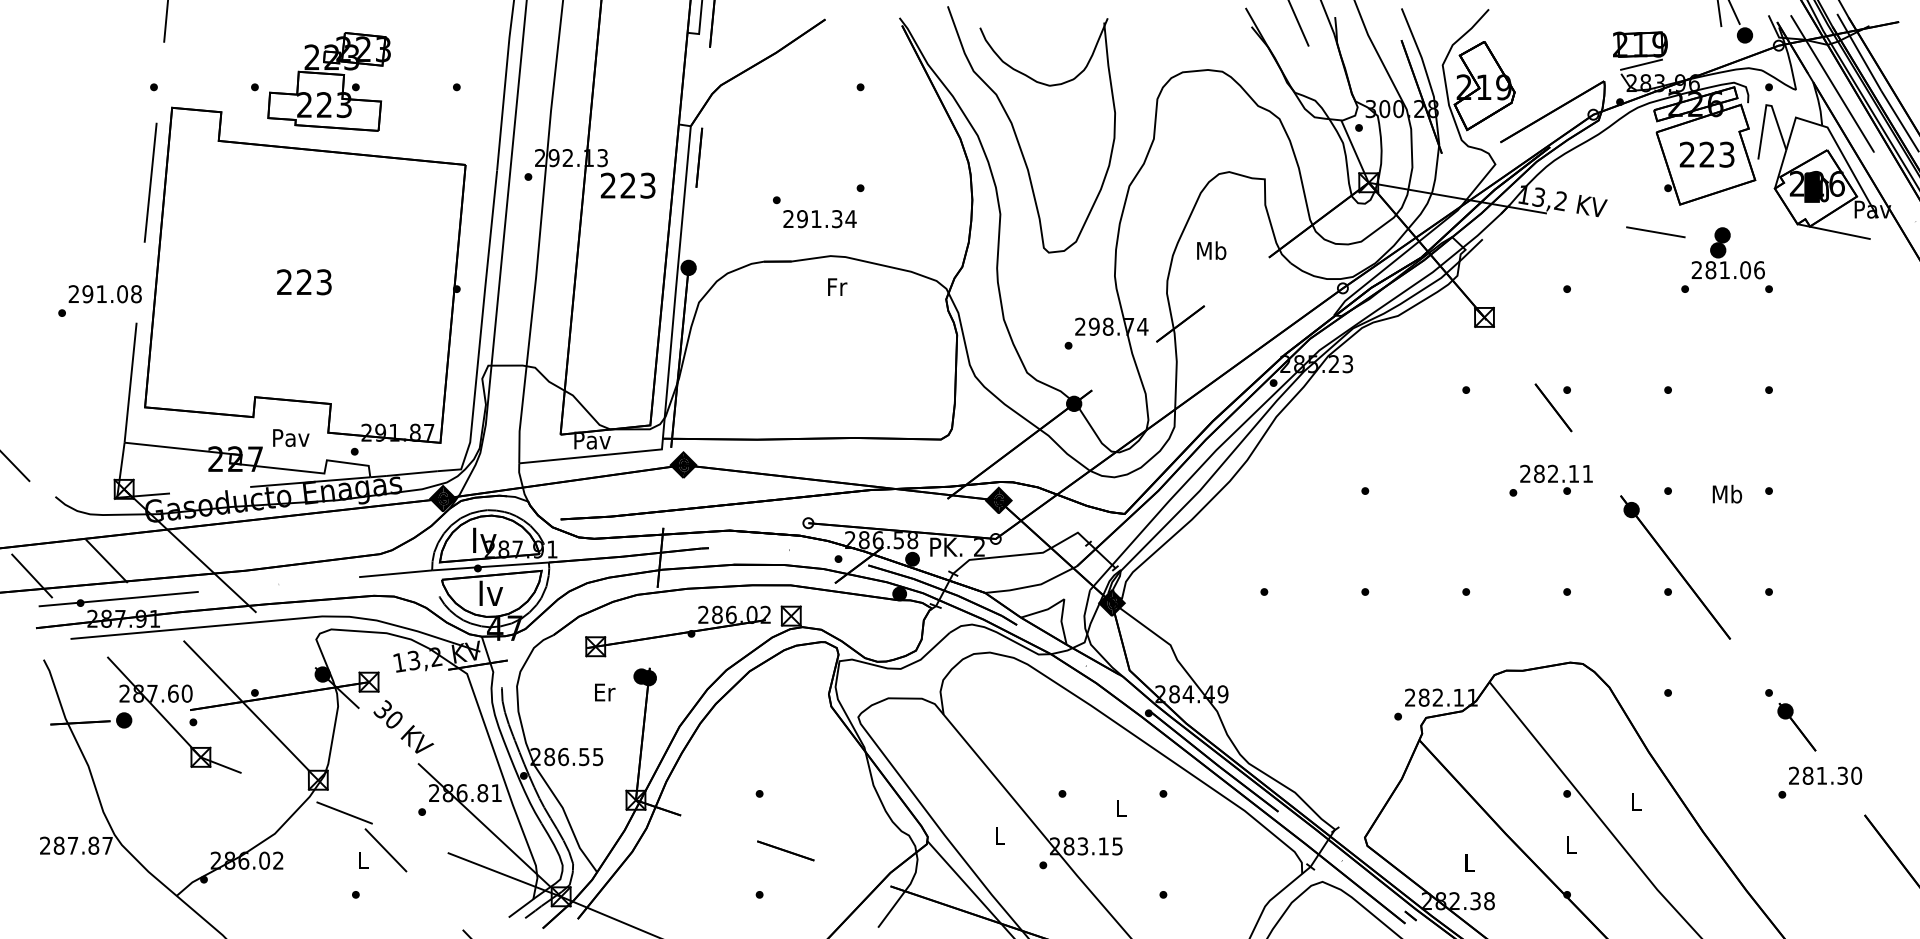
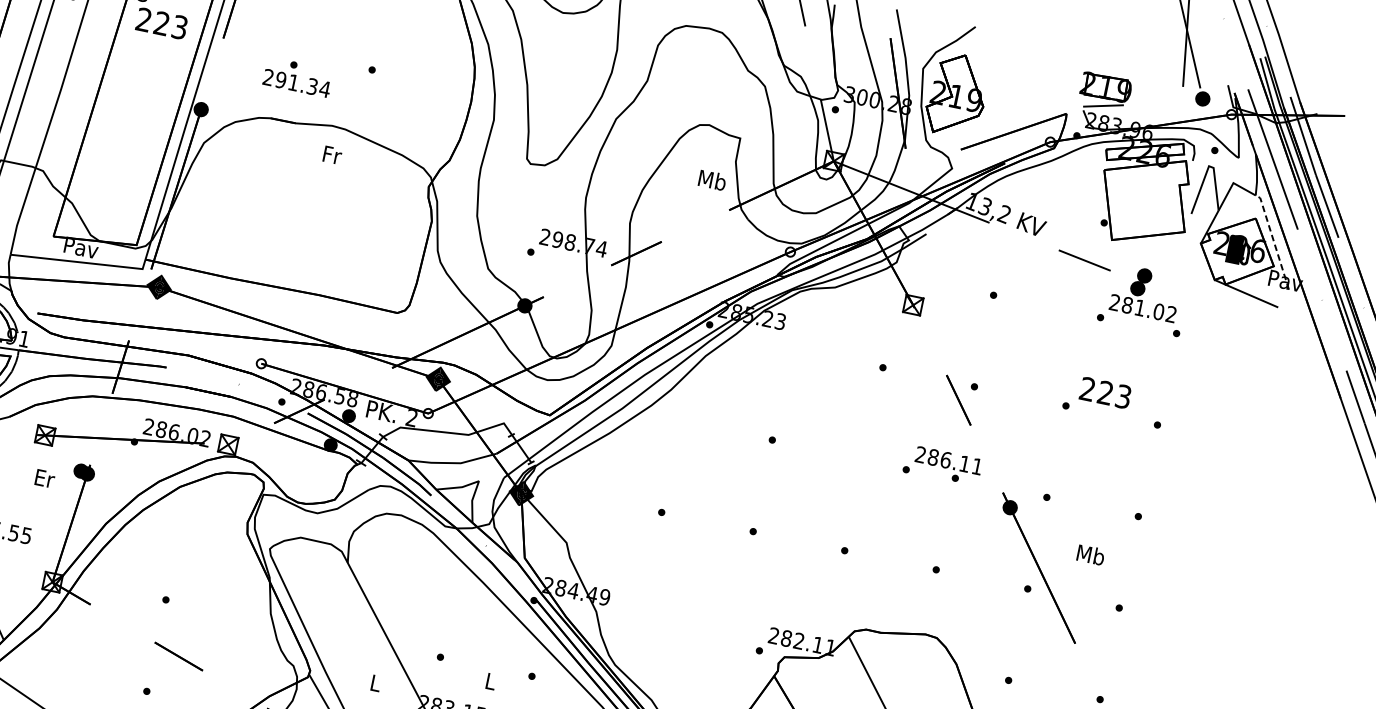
text: (1706, 154) -> (1105, 392), moved
line: (1850, 169) -> (1273, 240), solid -> dashed
text: (819, 219) -> (296, 83), moved
text: (1211, 250) -> (712, 180), moved
text: (1759, 270) -> (1171, 314), 281.06 -> 281.02
text: (1552, 473) -> (945, 459), 282.11 -> 286.11
text: (1727, 493) -> (1091, 554), moved

